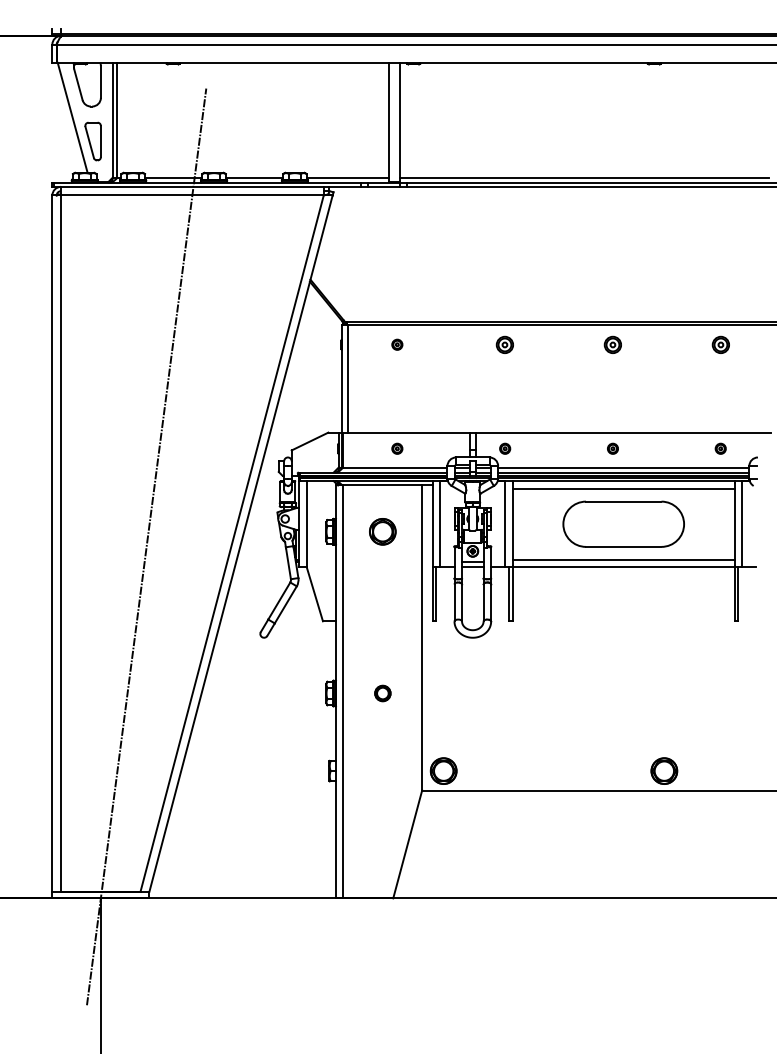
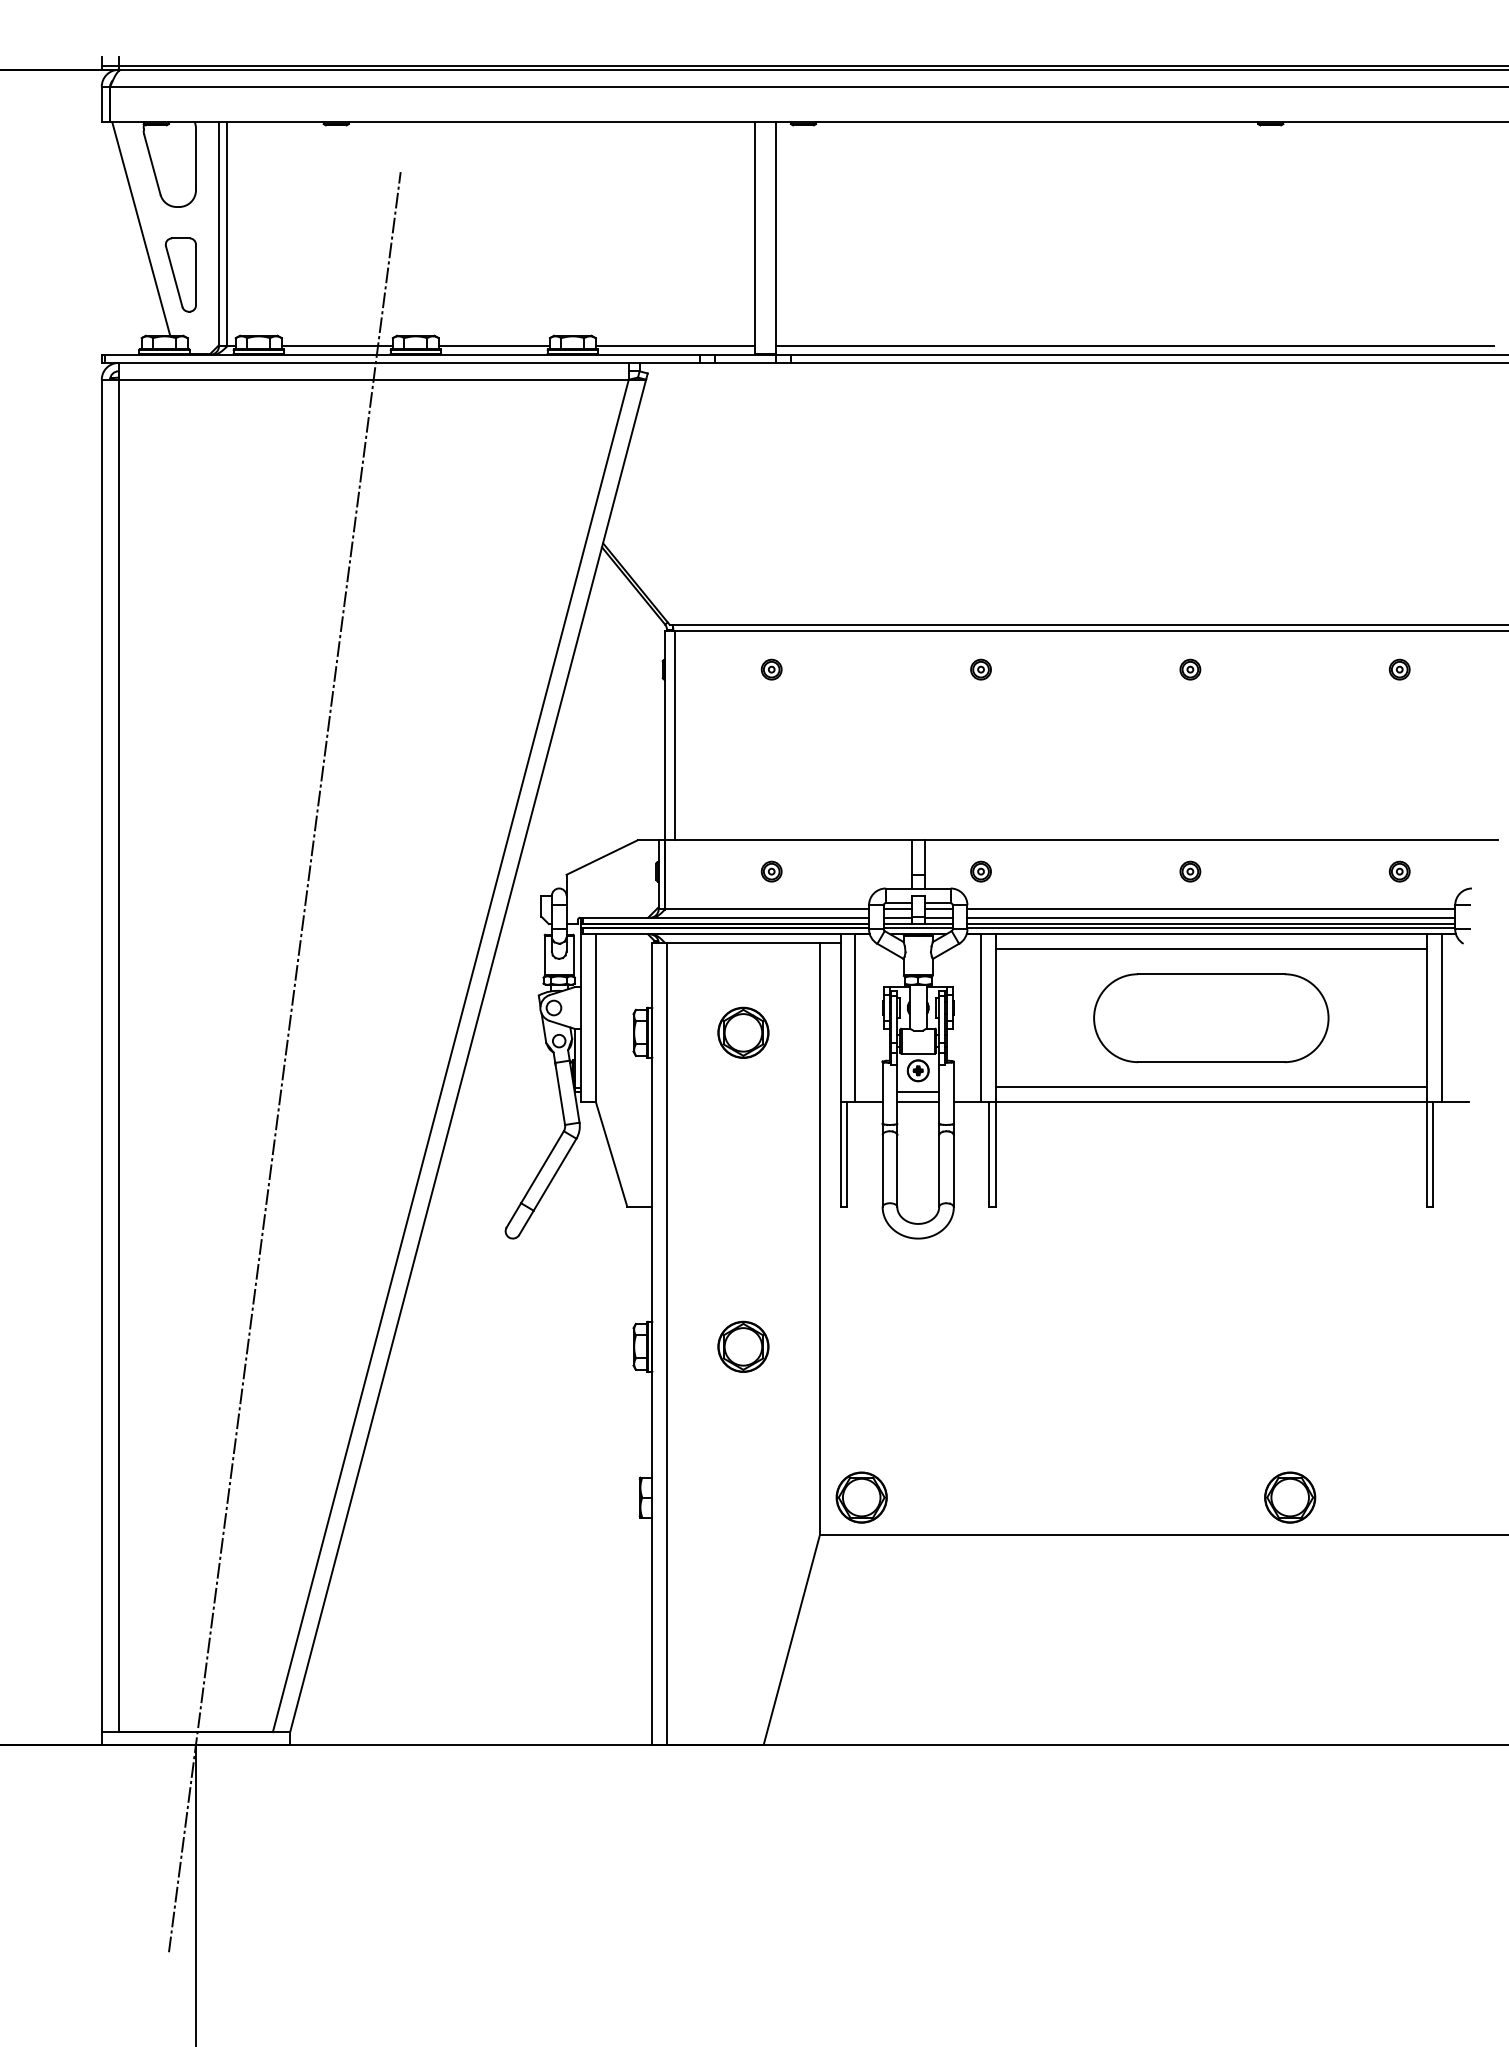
part: (505, 344) -> (981, 669), size x0.62
part: (612, 344) -> (1189, 669), size x0.62
part: (720, 344) -> (1399, 669), size x0.62
part: (382, 693) -> (742, 1346), size x1.67

